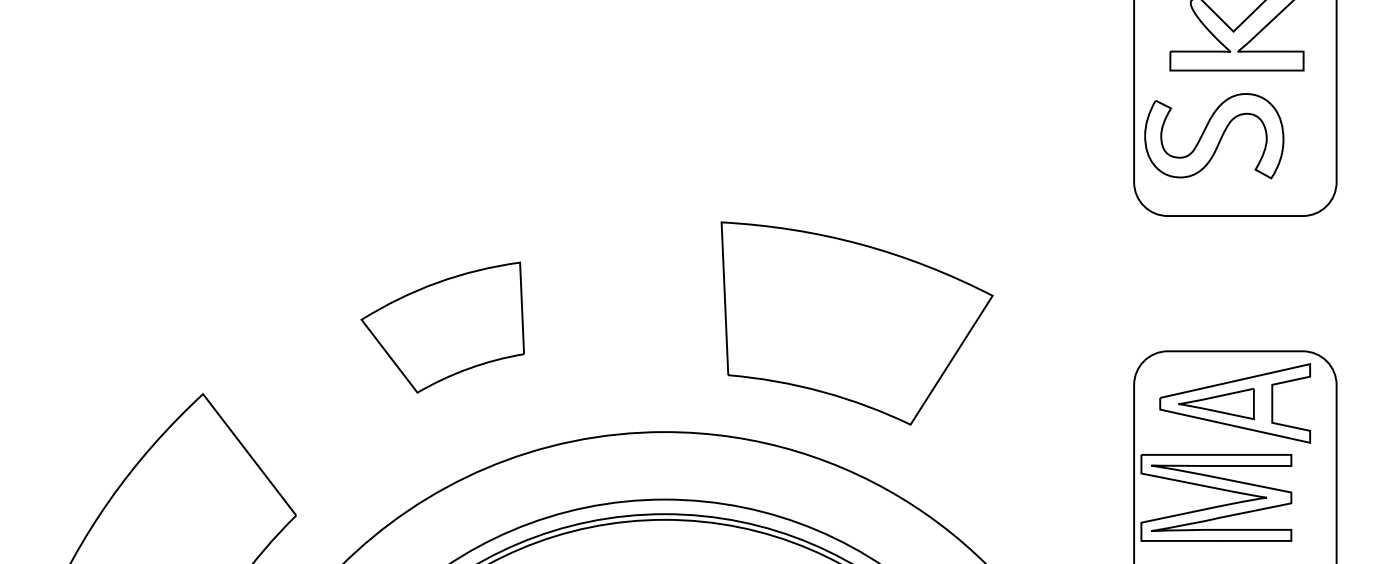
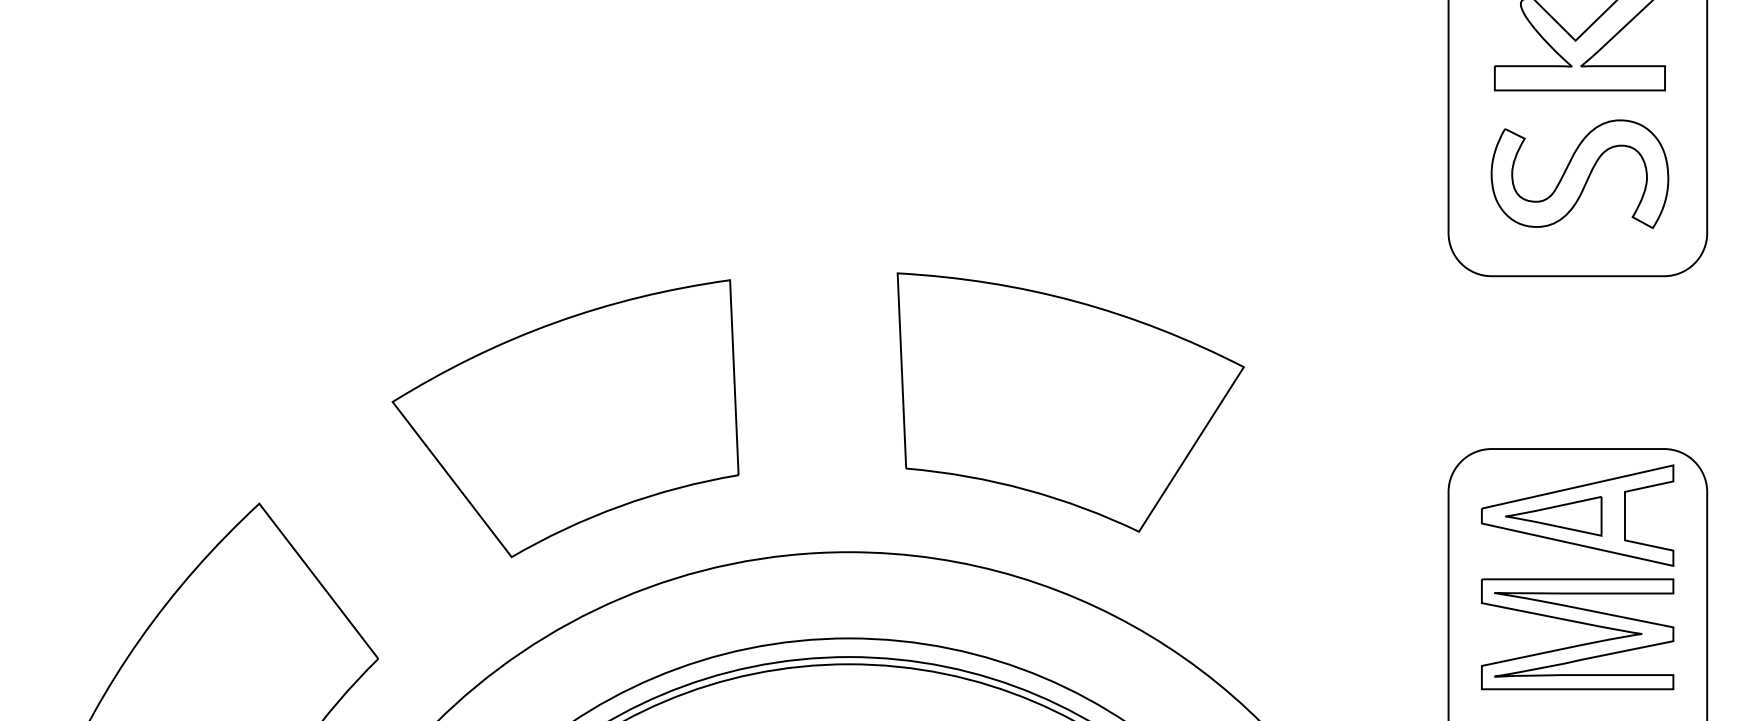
part: (1213, 135) -> (1579, 173), moved
part: (856, 323) -> (1070, 402), moved
part: (442, 327) -> (565, 418), size x1.67
part: (1217, 505) -> (1578, 644), moved

